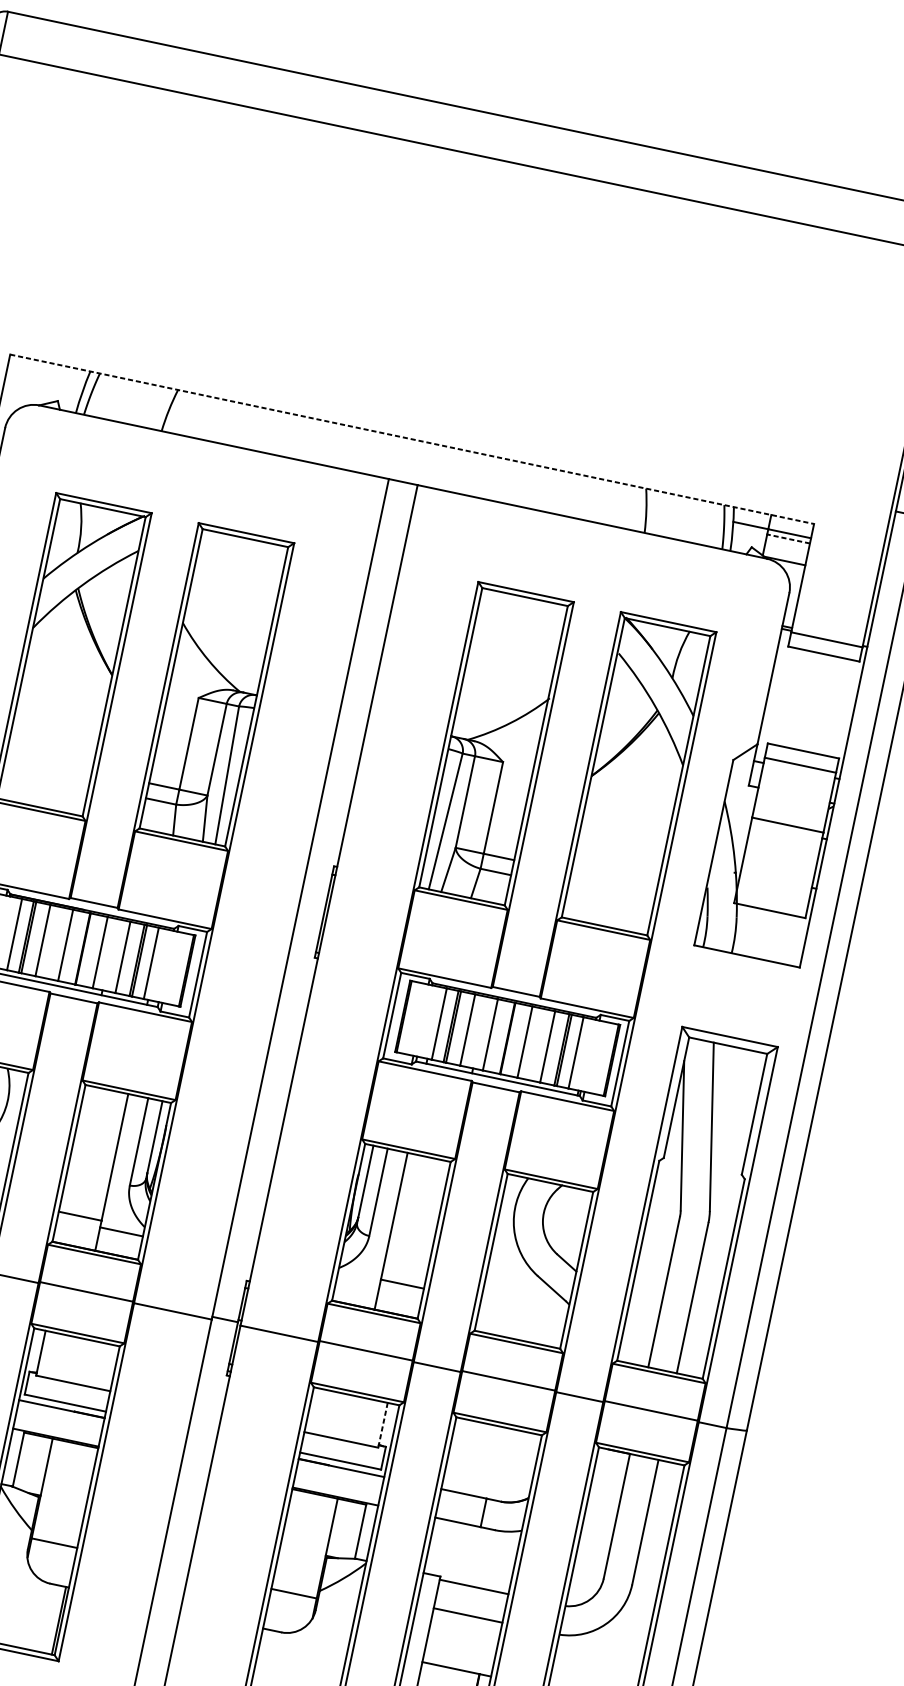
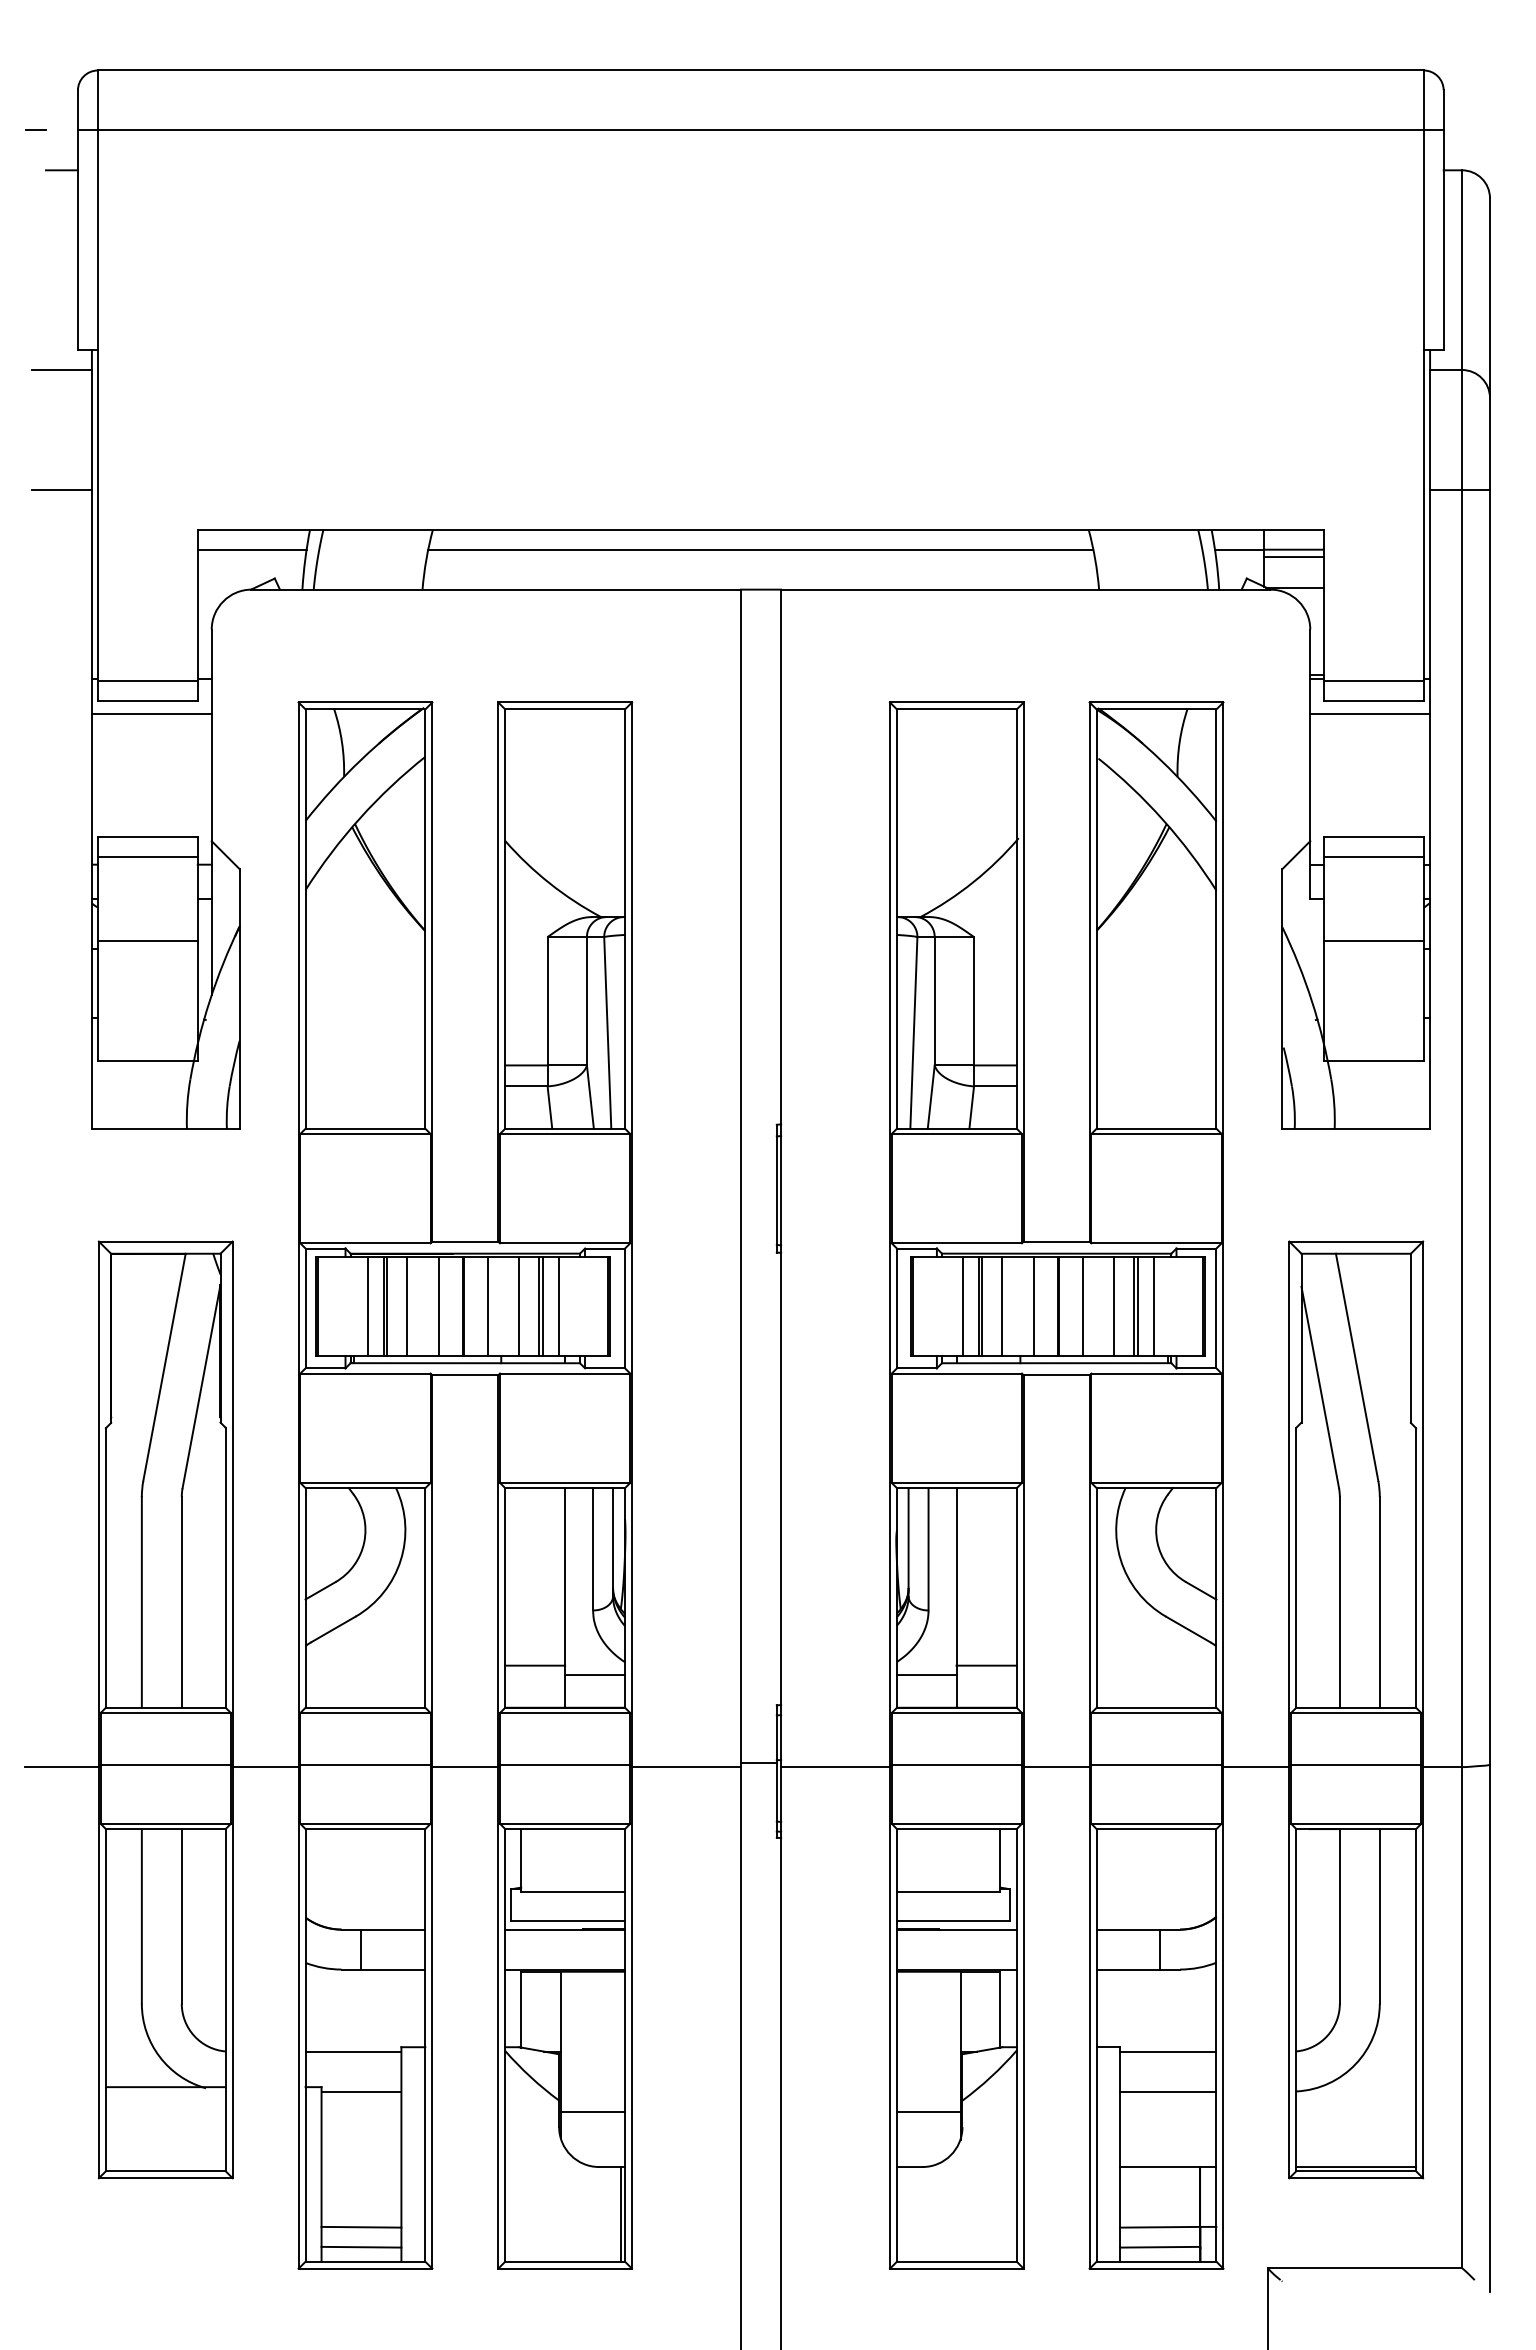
line: (45, 376) -> (251, 549), added
line: (412, 439) -> (761, 529), dashed -> solid
line: (408, 453) -> (760, 549), added
line: (788, 539) -> (1293, 557), dashed -> solid
line: (819, 662) -> (1370, 713), added
line: (358, 1282) -> (926, 1675), added
line: (382, 1426) -> (1000, 1861), dashed -> solid

